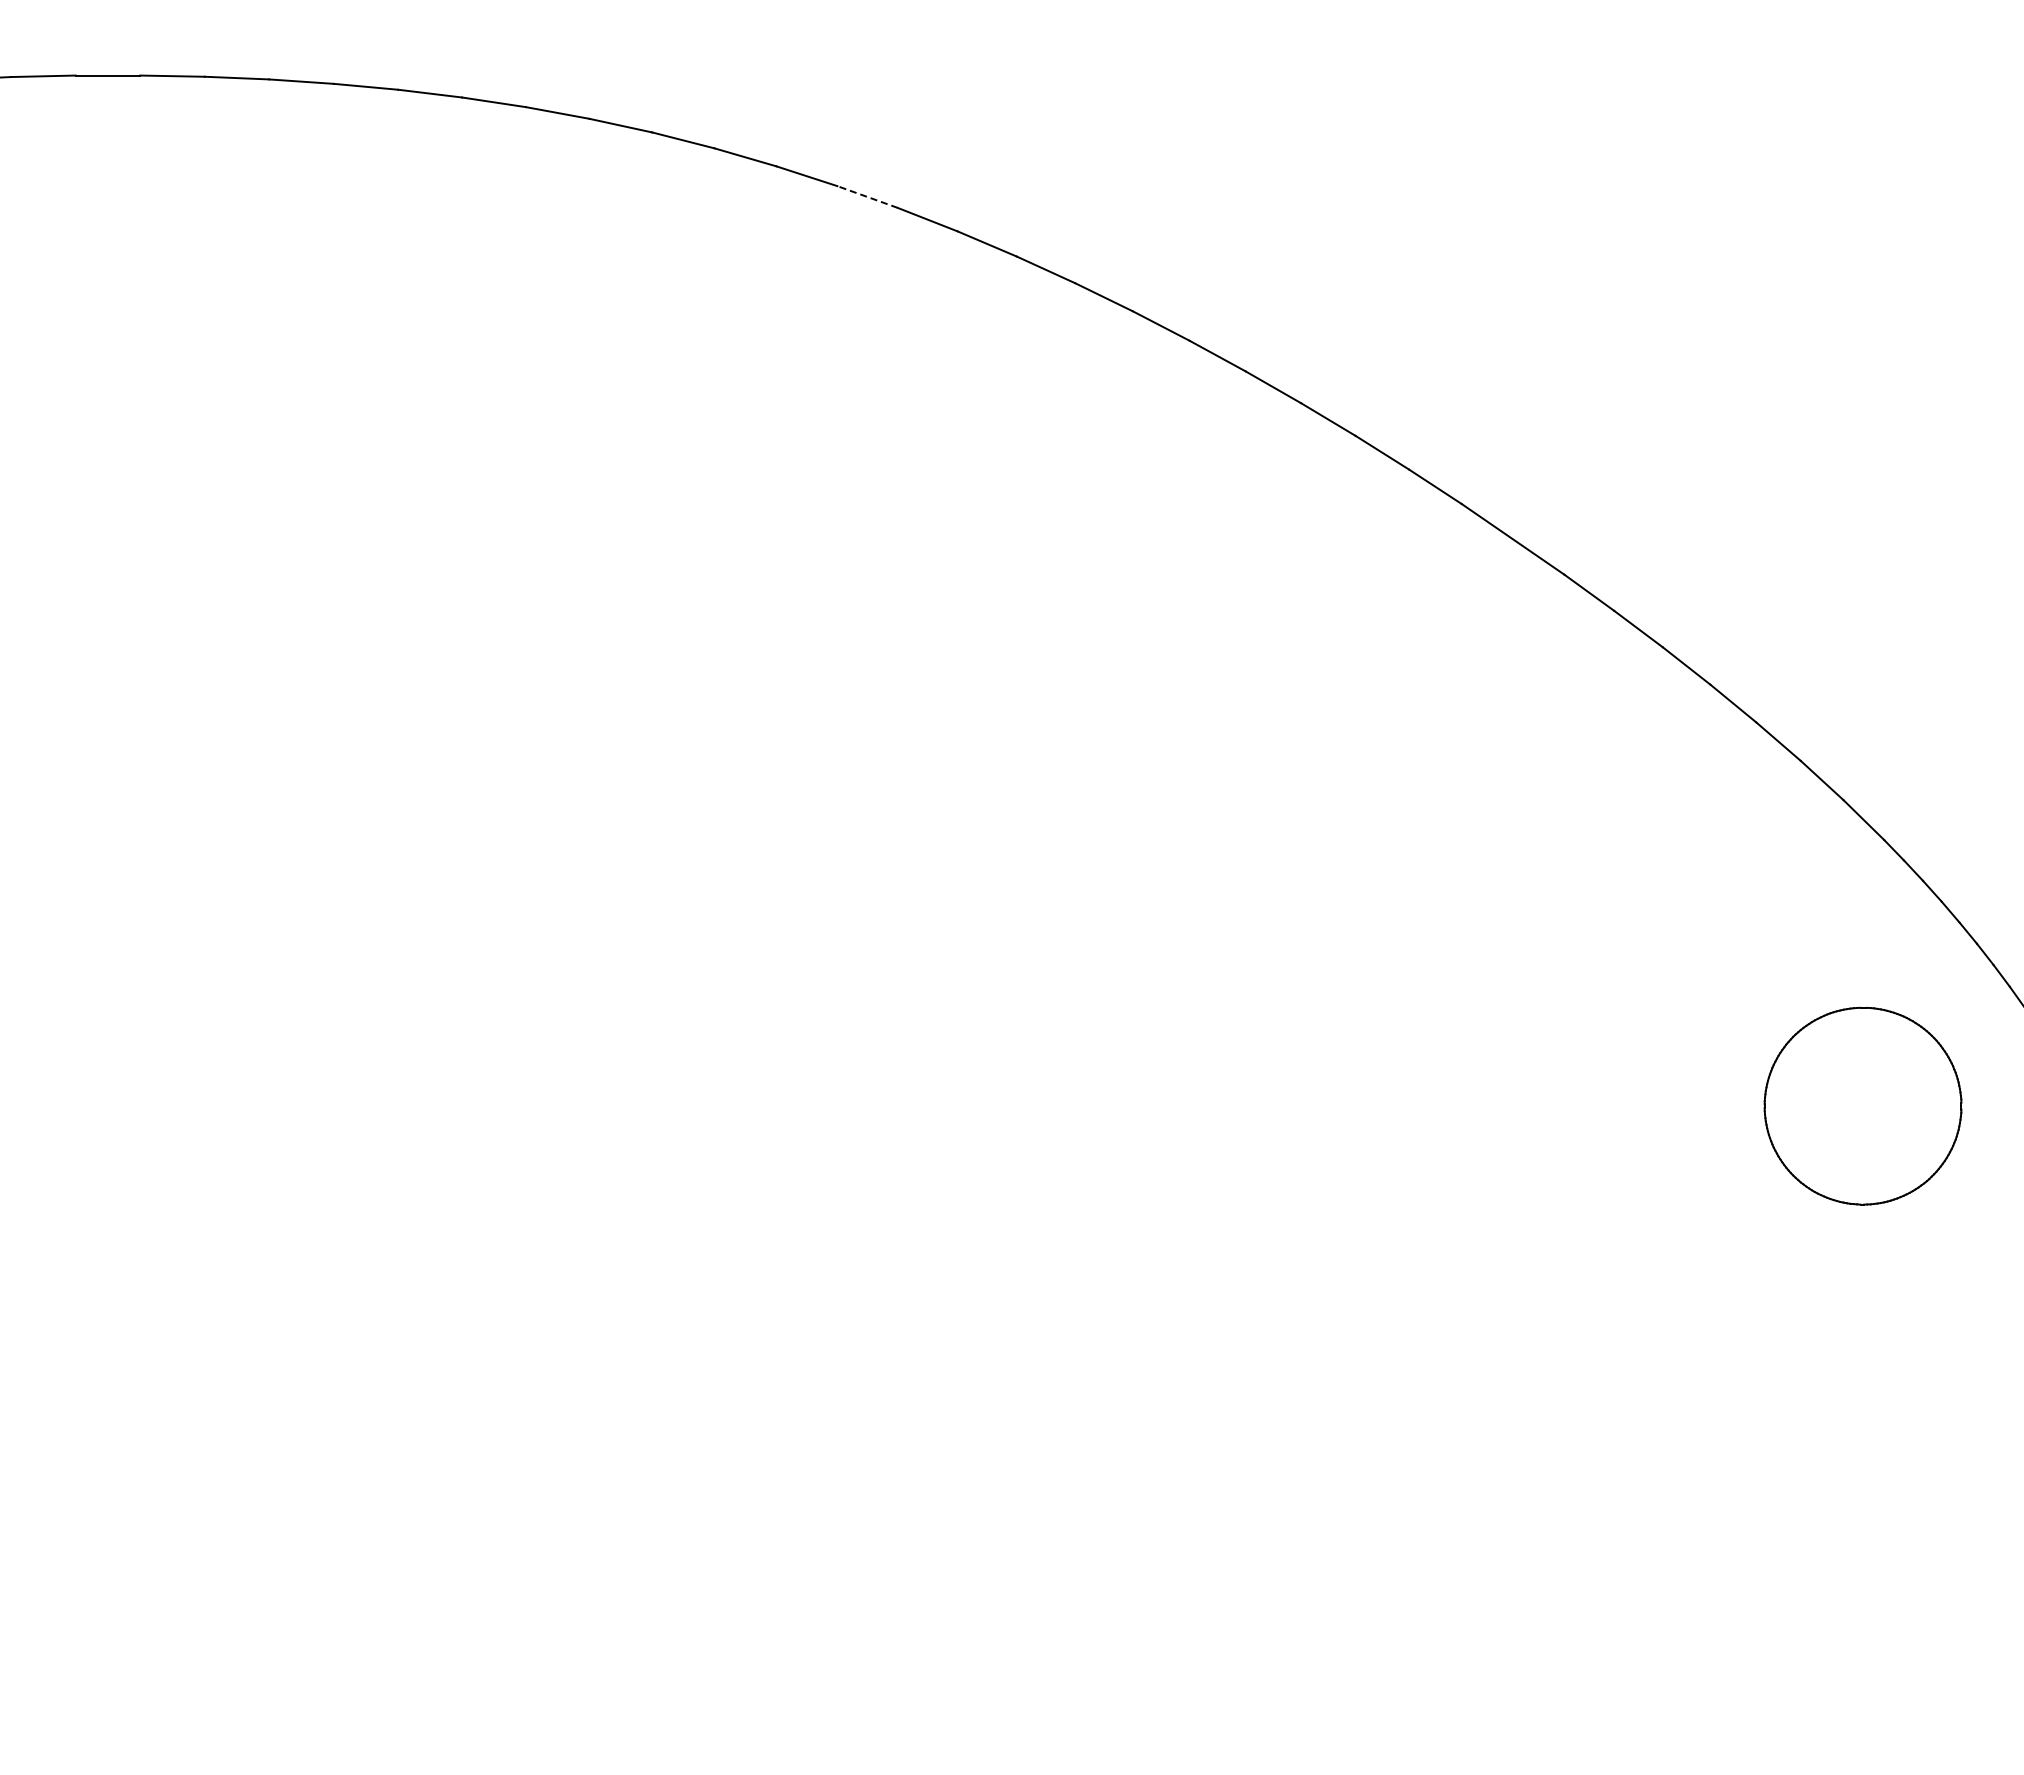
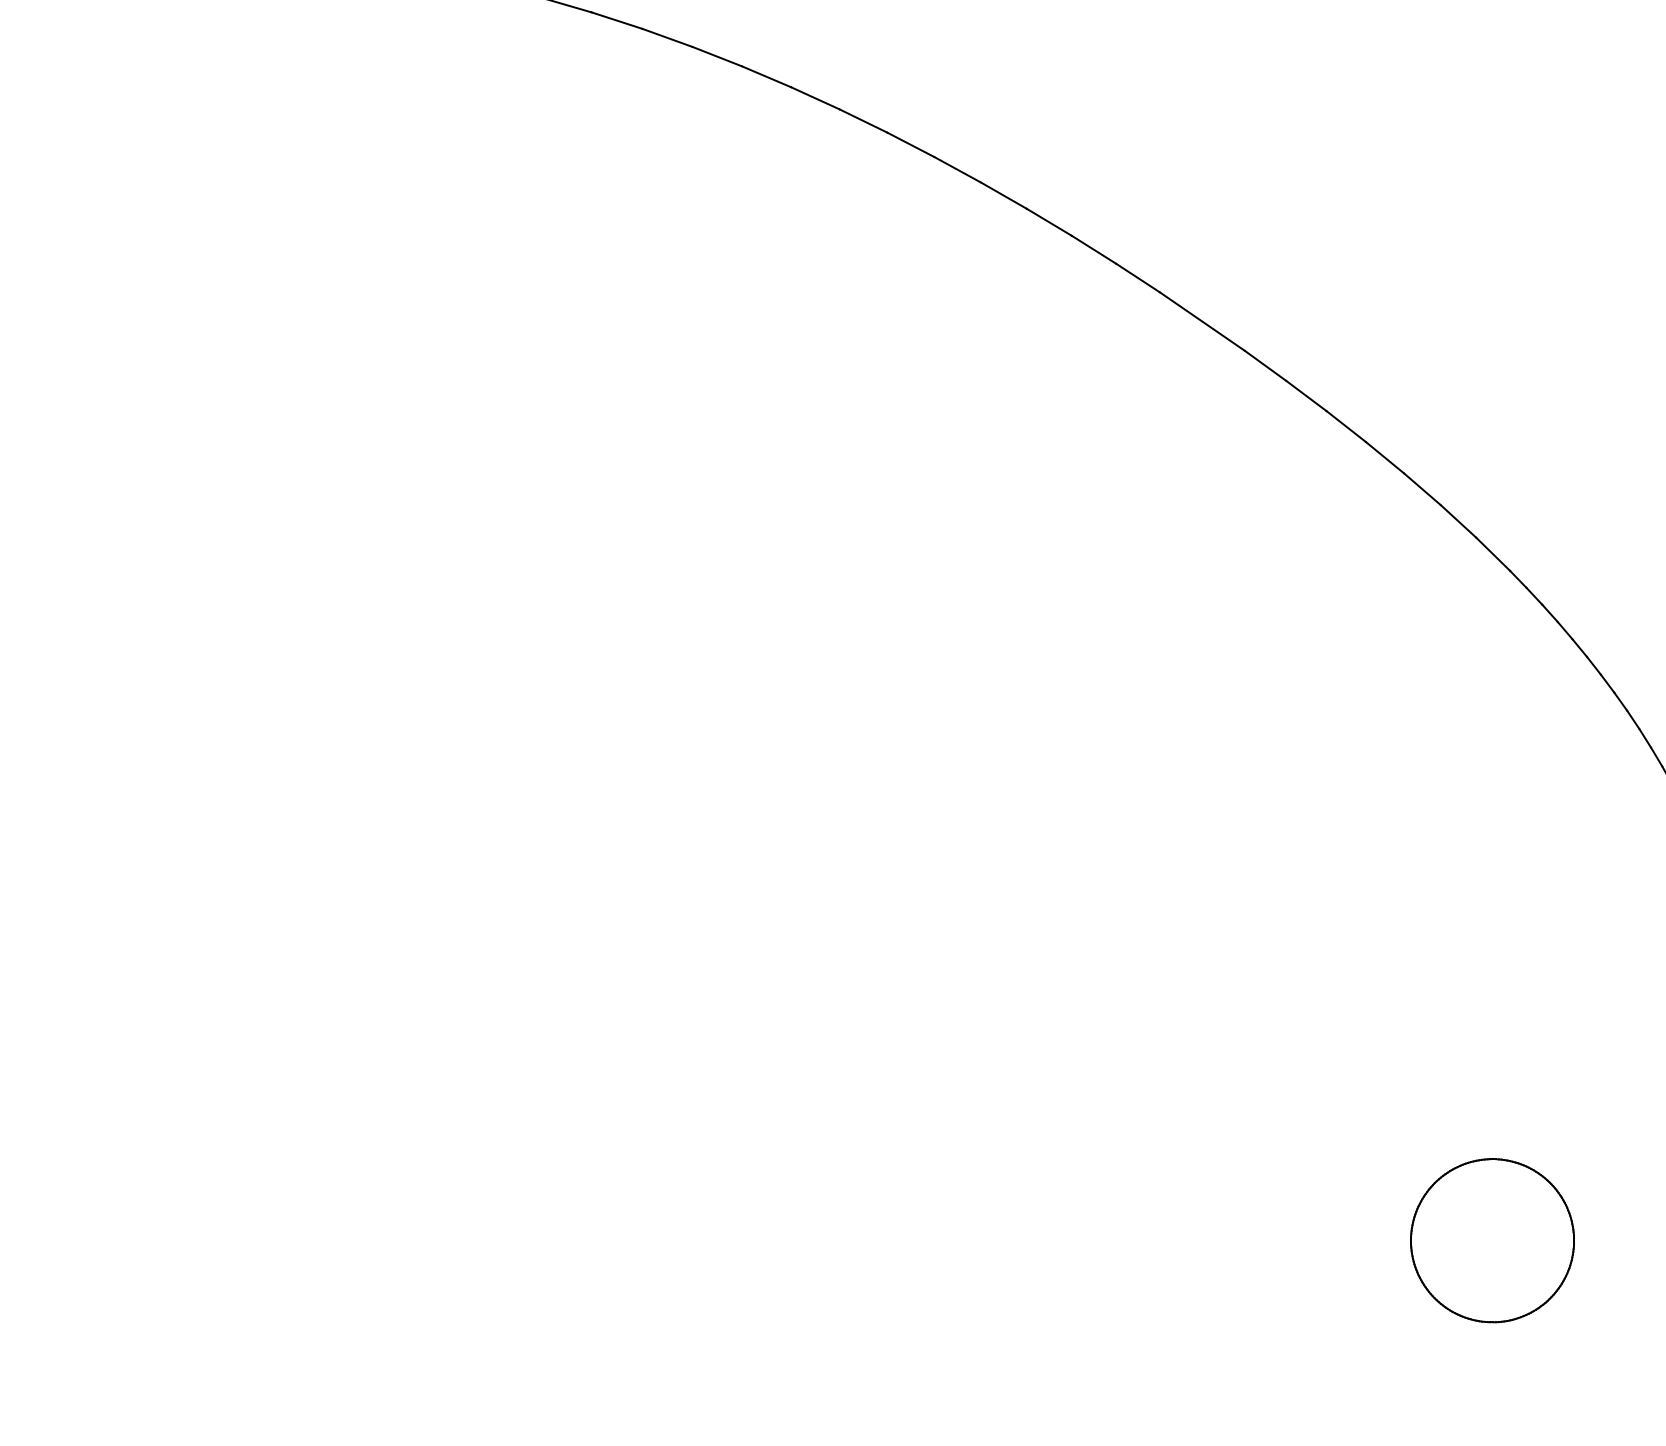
line: (867, 196) -> (667, 37), dashed -> solid
part: (1862, 1105) -> (1492, 1240), moved

